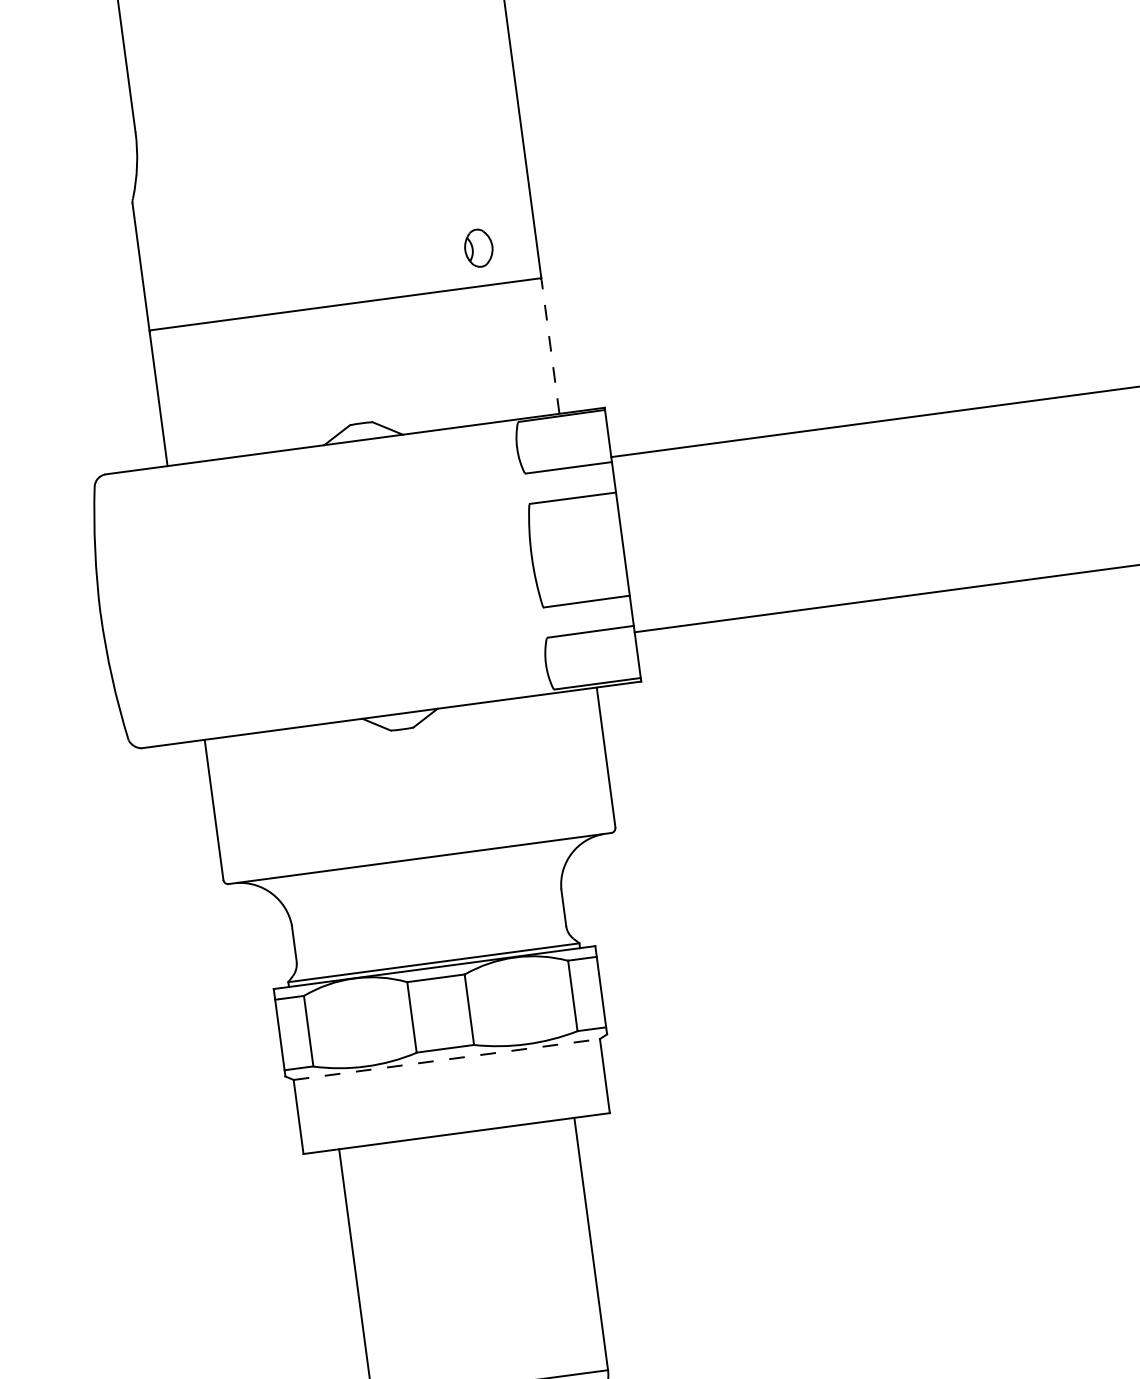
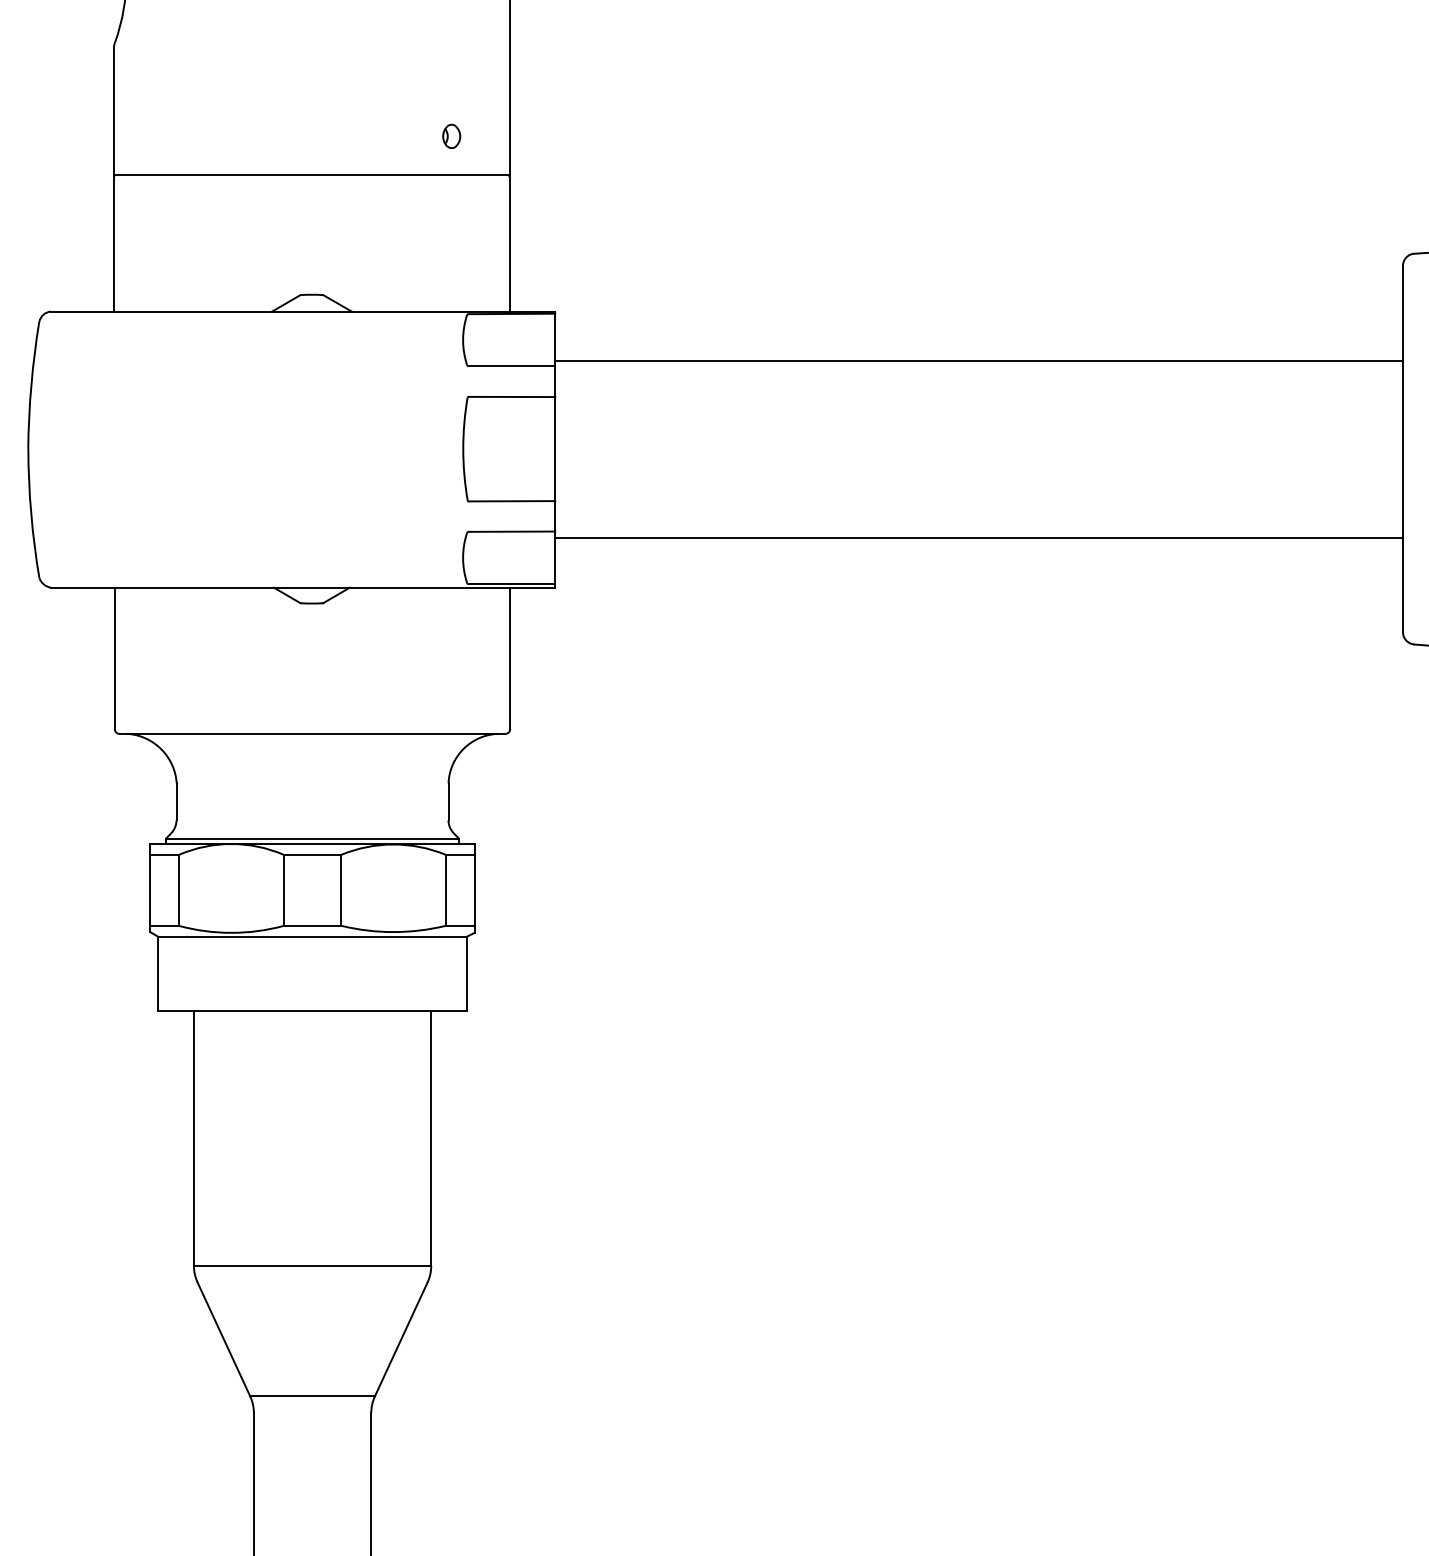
part: (478, 247) -> (451, 135), size x0.62
line: (550, 346) -> (509, 243), dashed -> solid
line: (446, 1059) -> (312, 936), dashed -> solid

